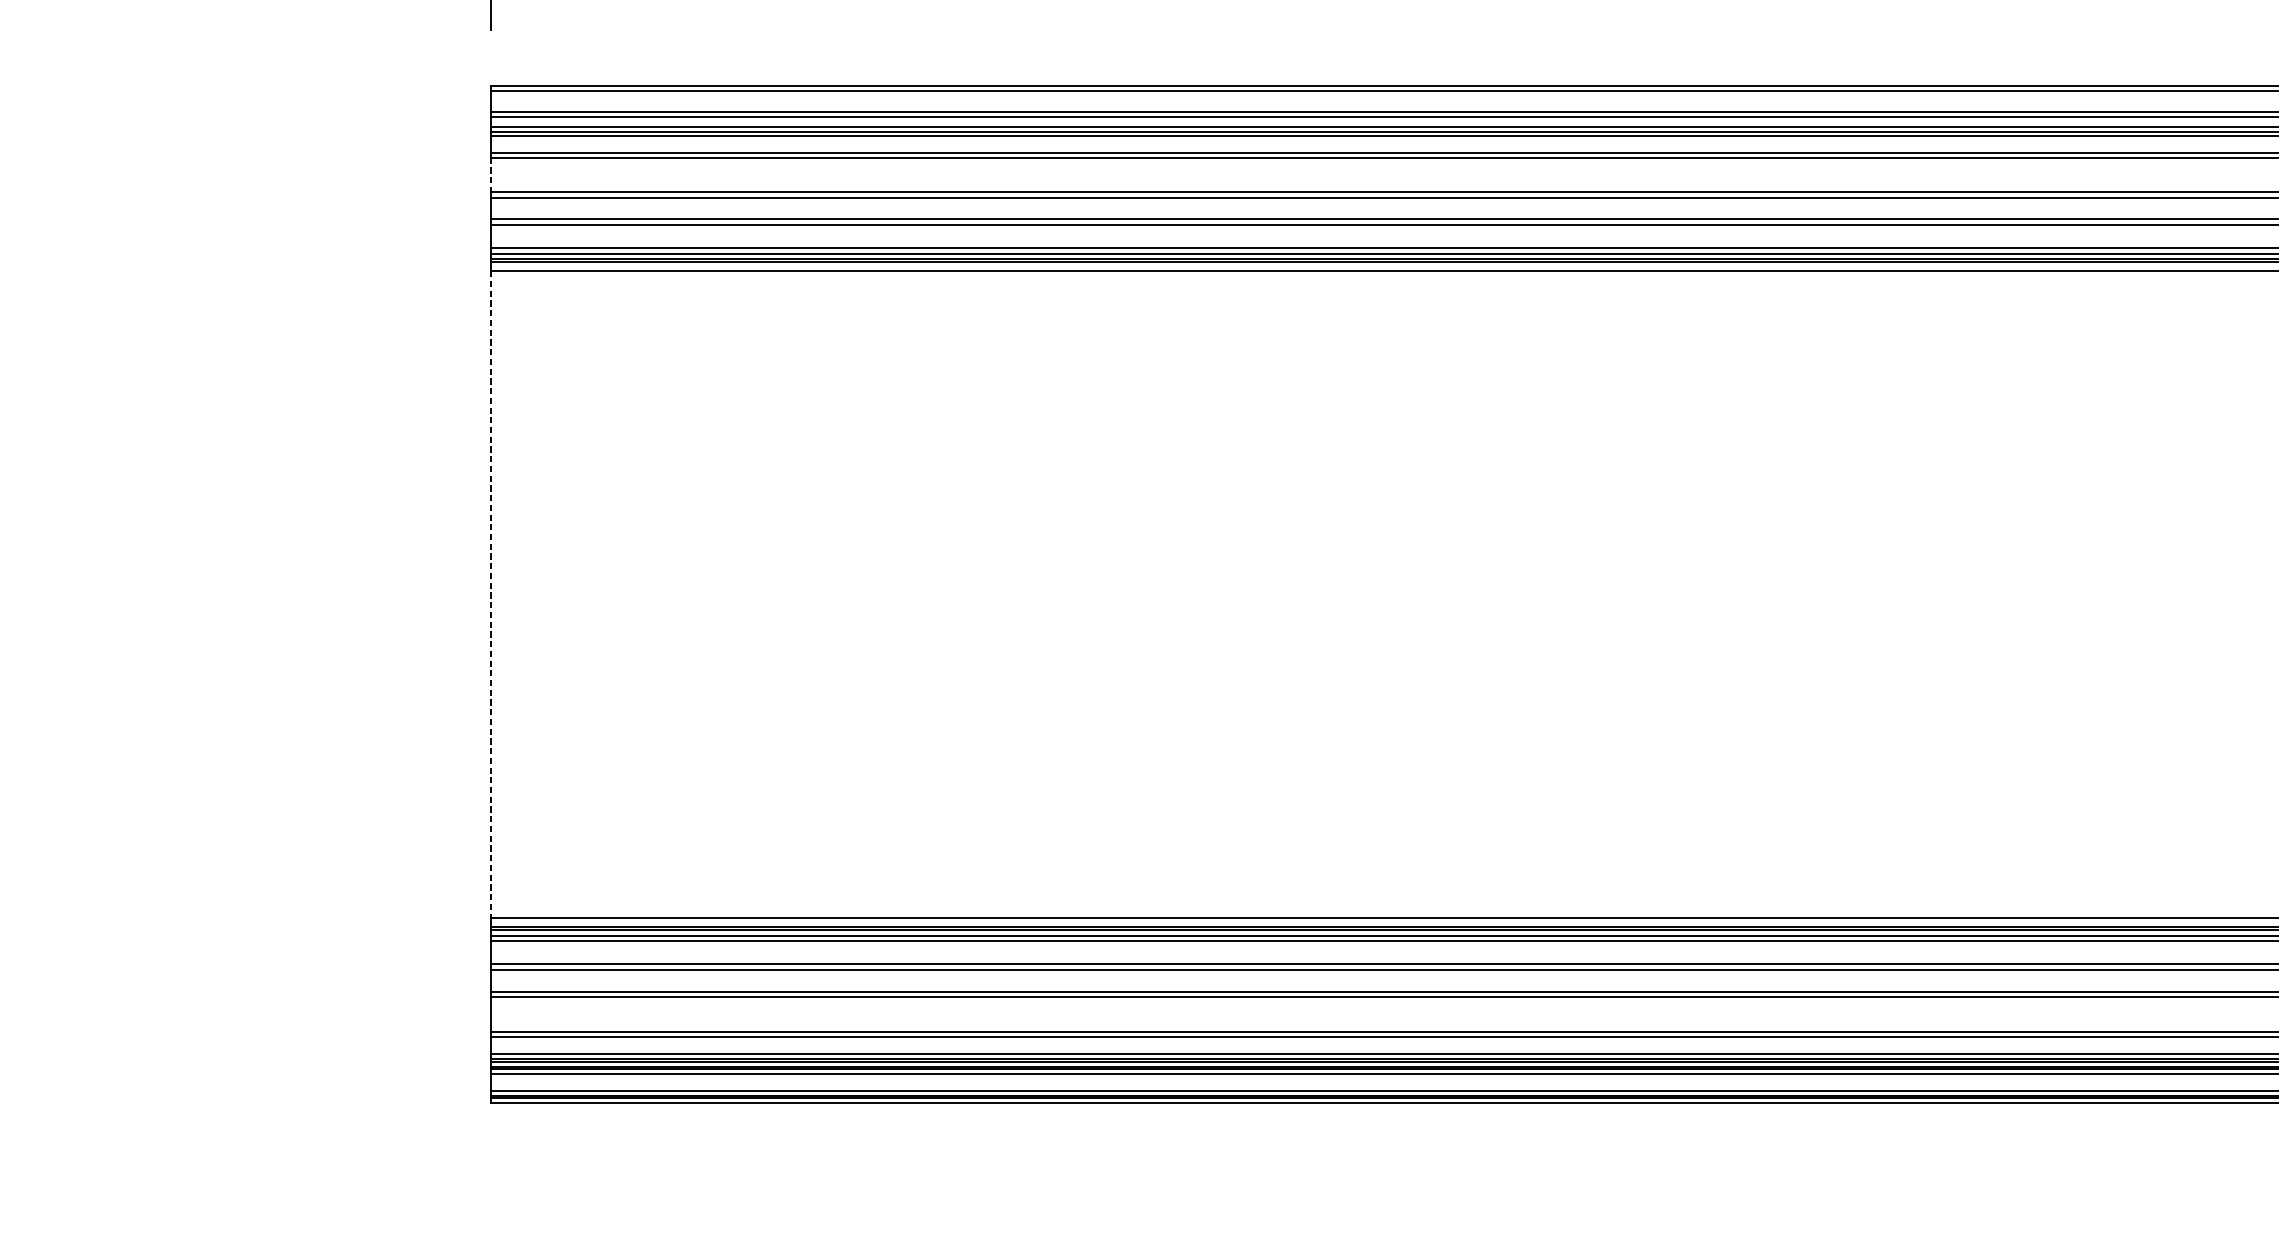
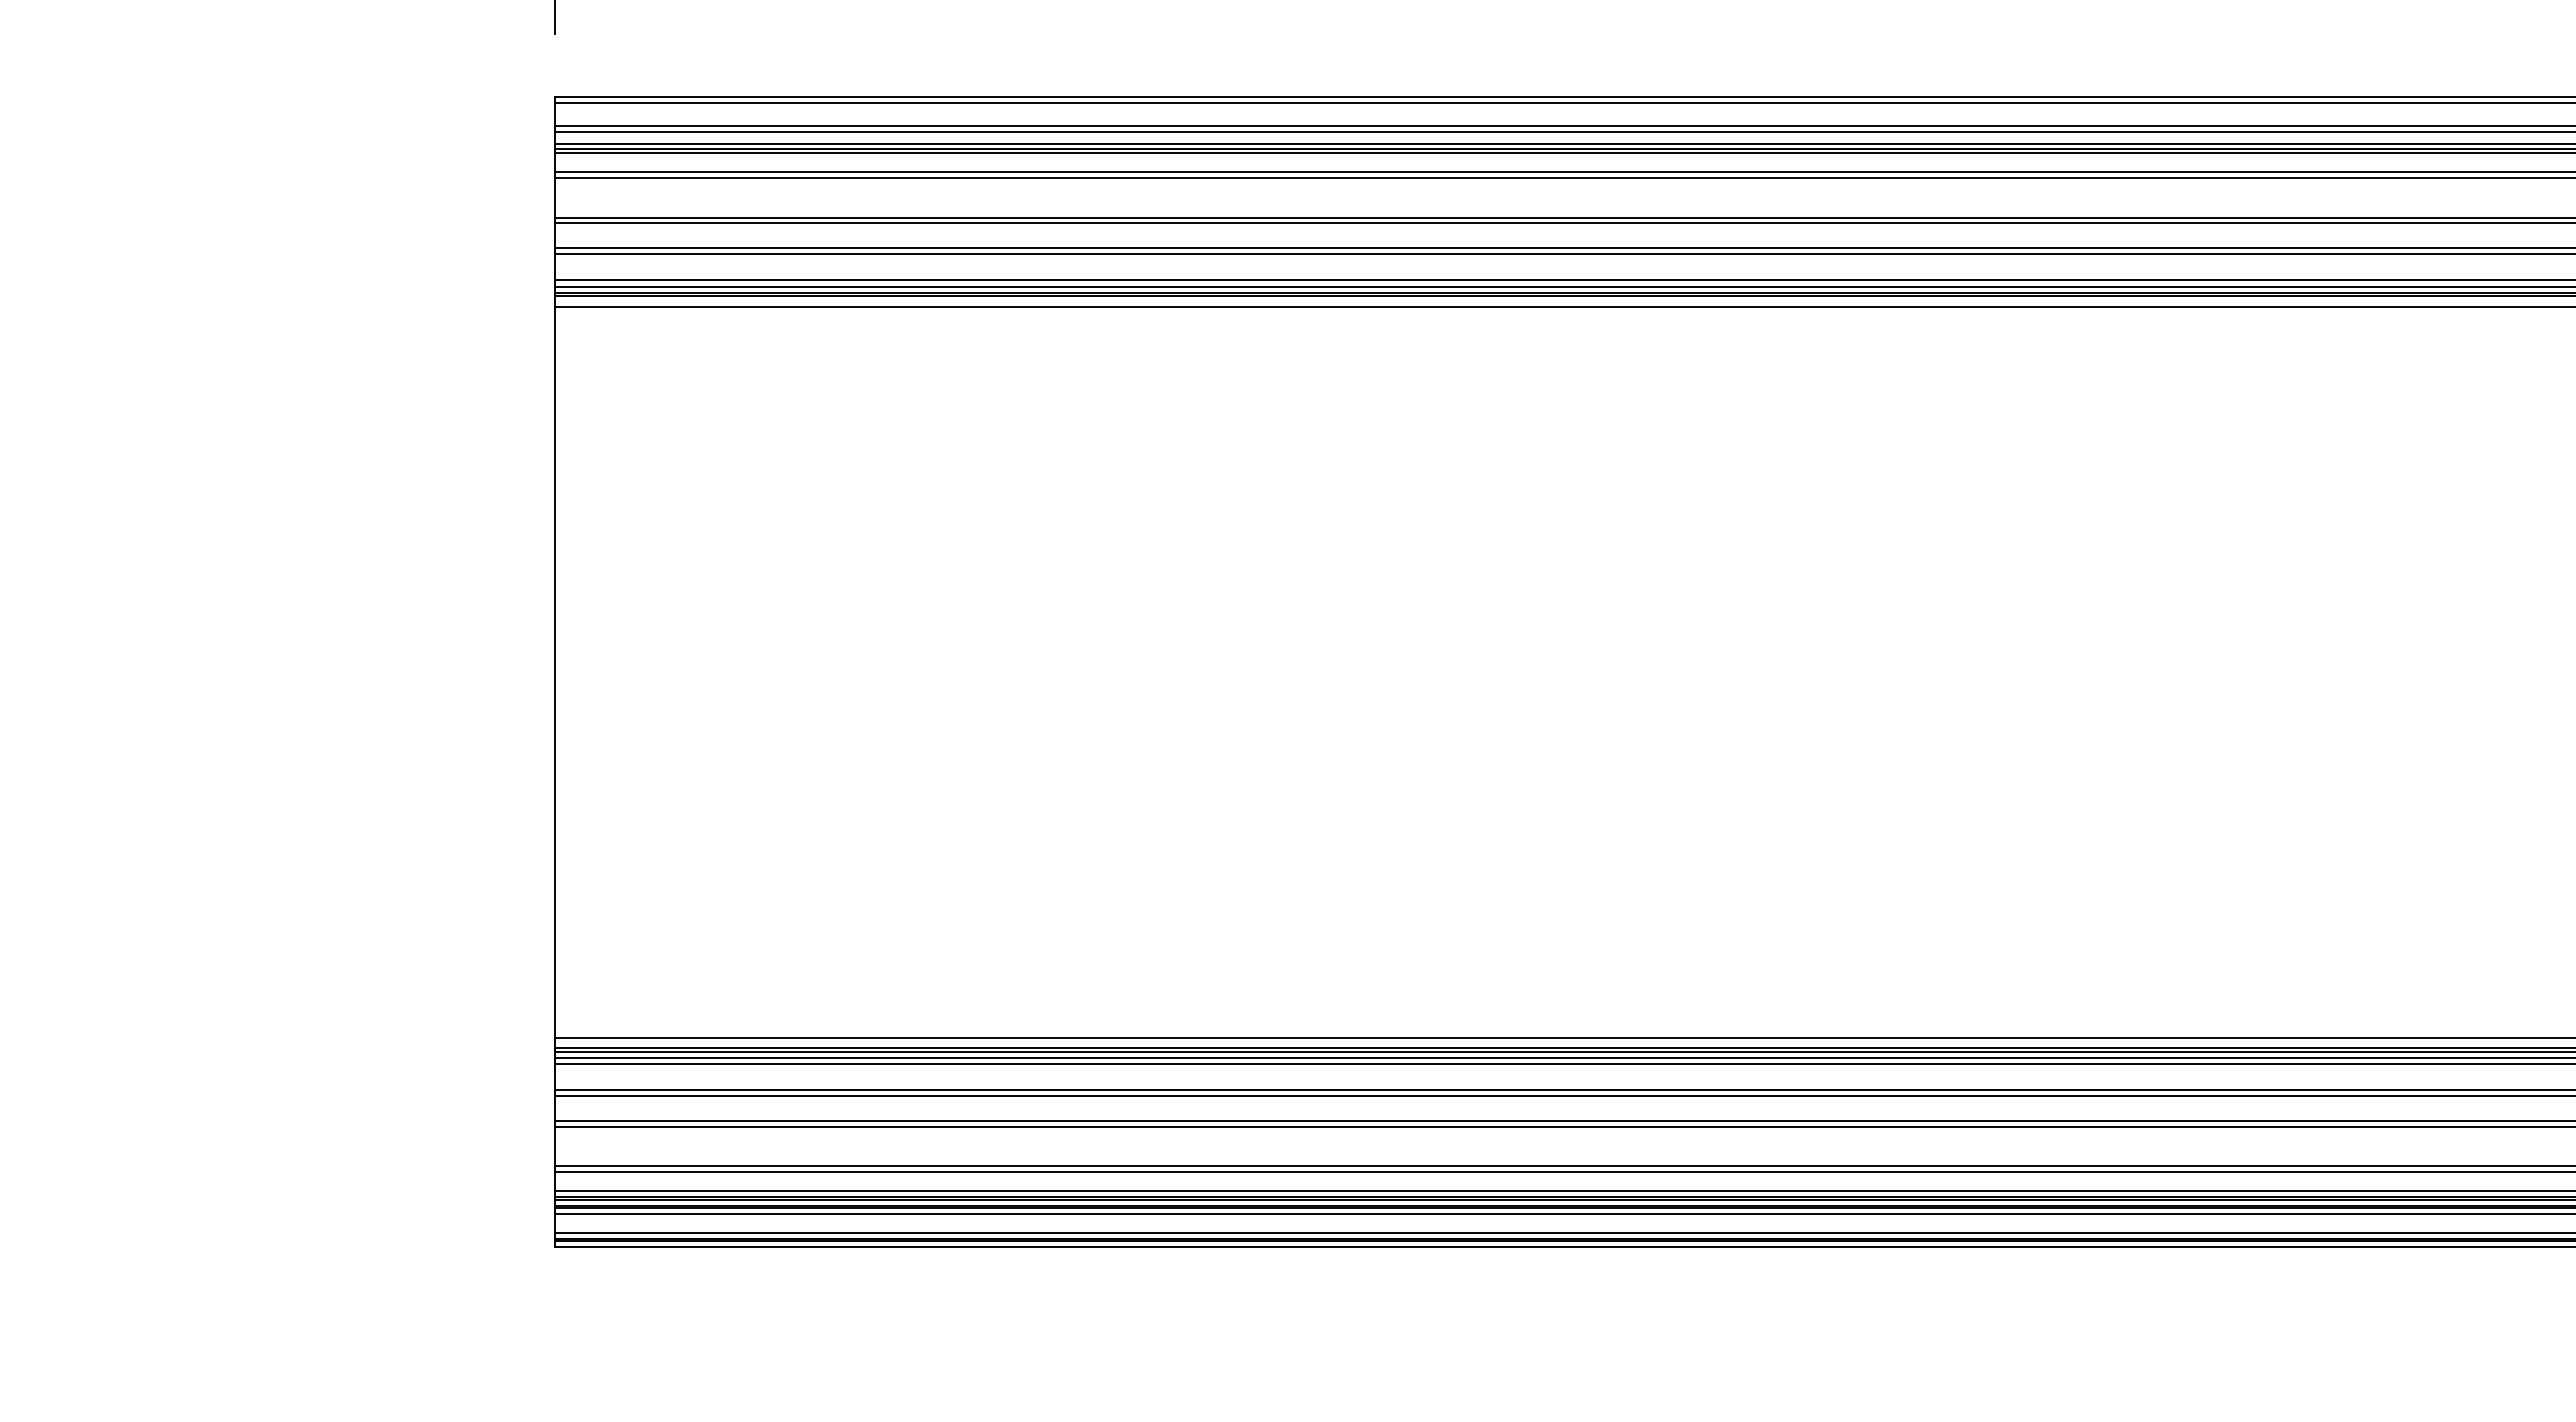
line: (490, 174) -> (554, 197), dashed -> solid
line: (490, 594) -> (554, 672), dashed -> solid

